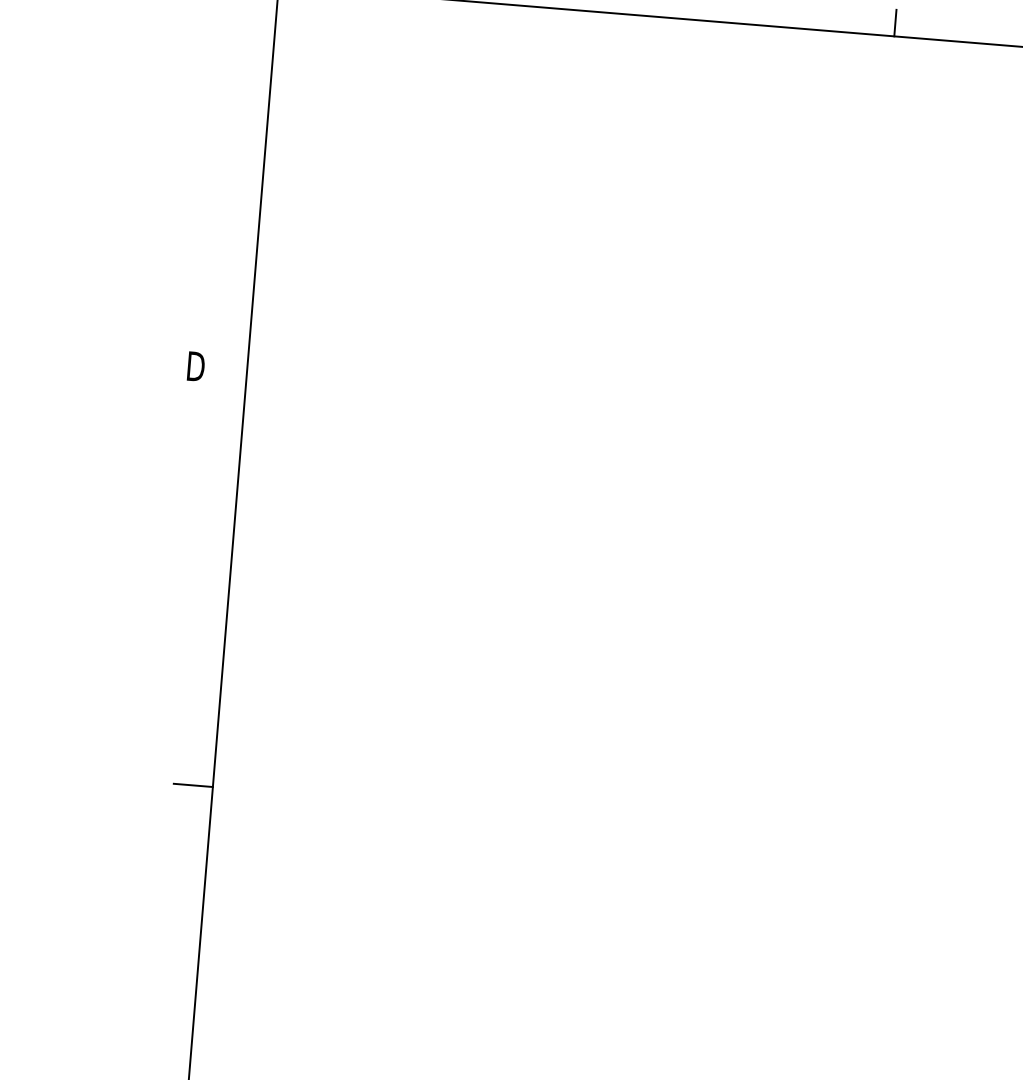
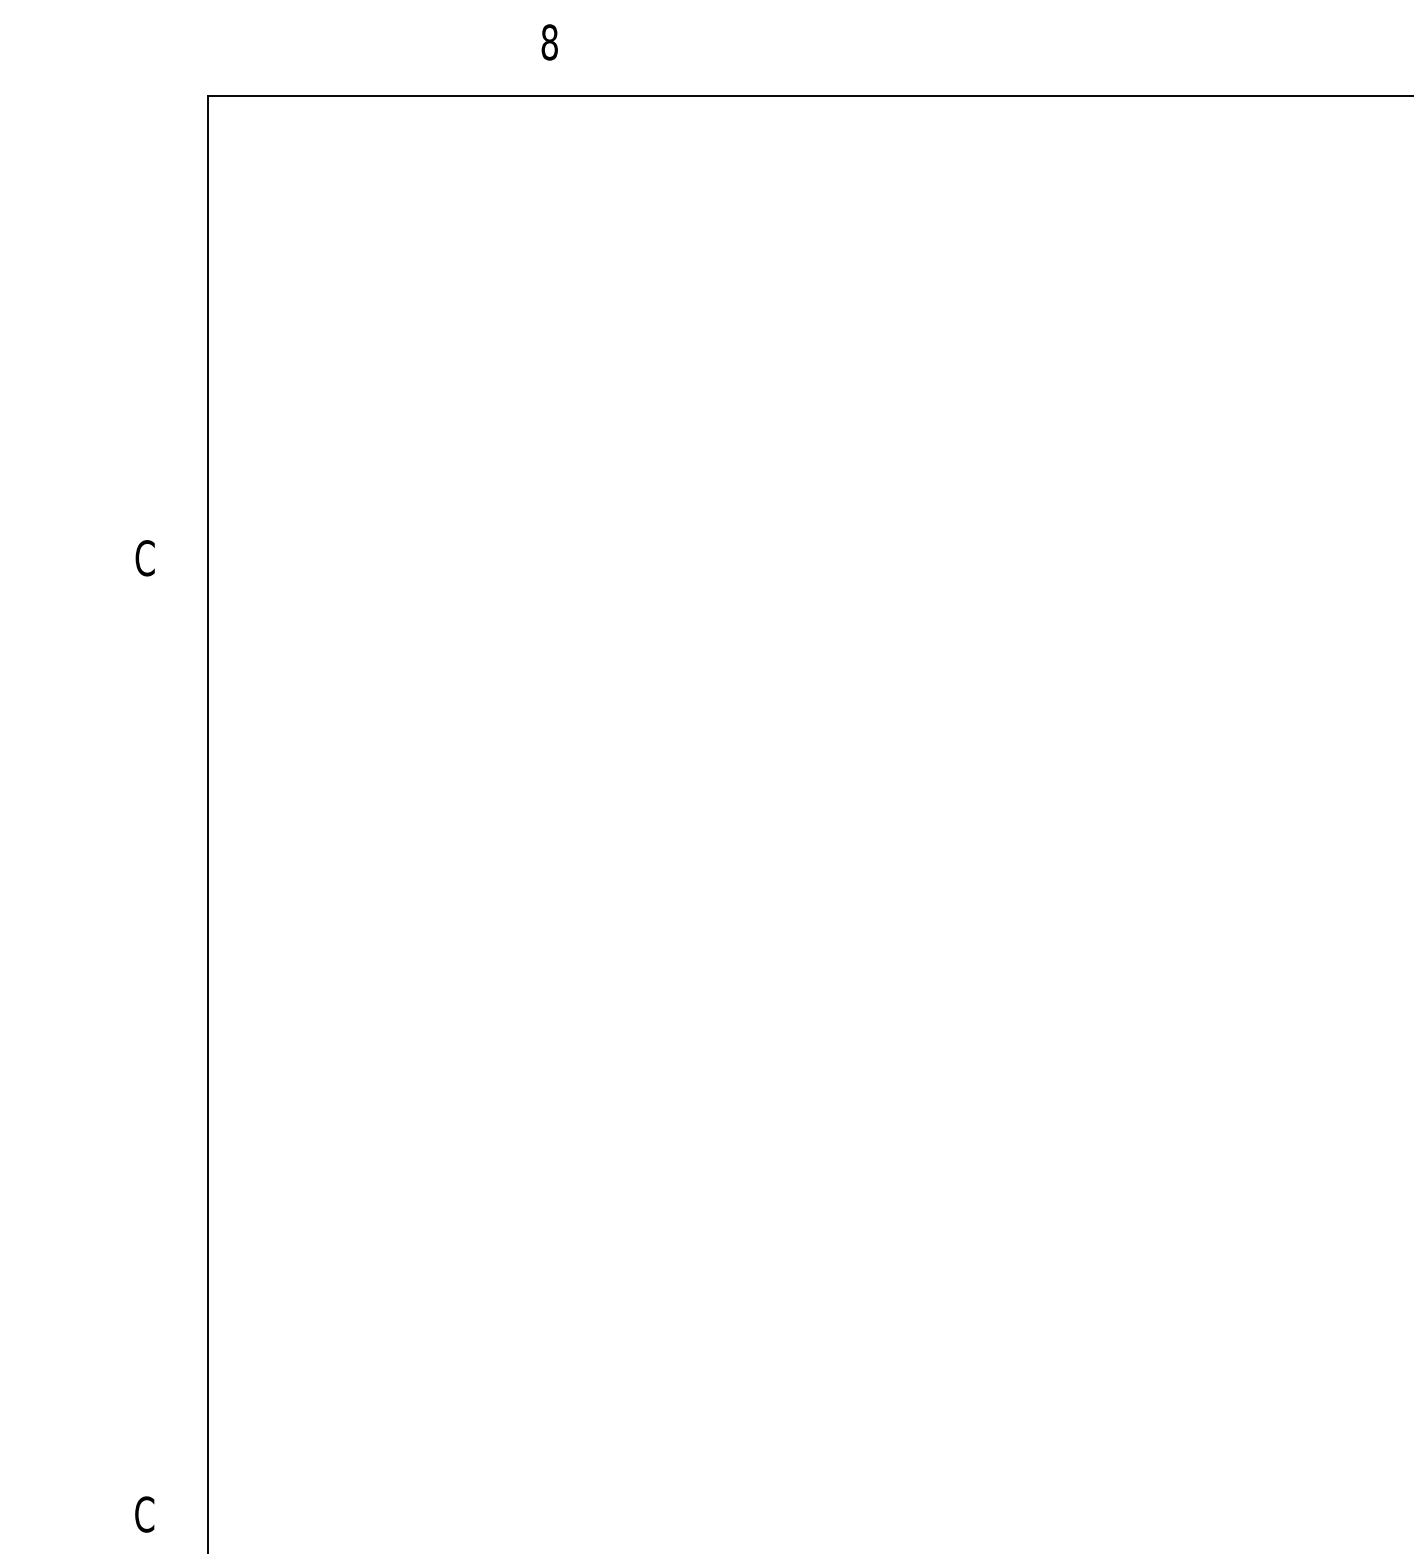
line: (895, 22) -> (947, 79), removed
text: (195, 366) -> (145, 558), D -> C
line: (193, 785) -> (184, 1057), removed

